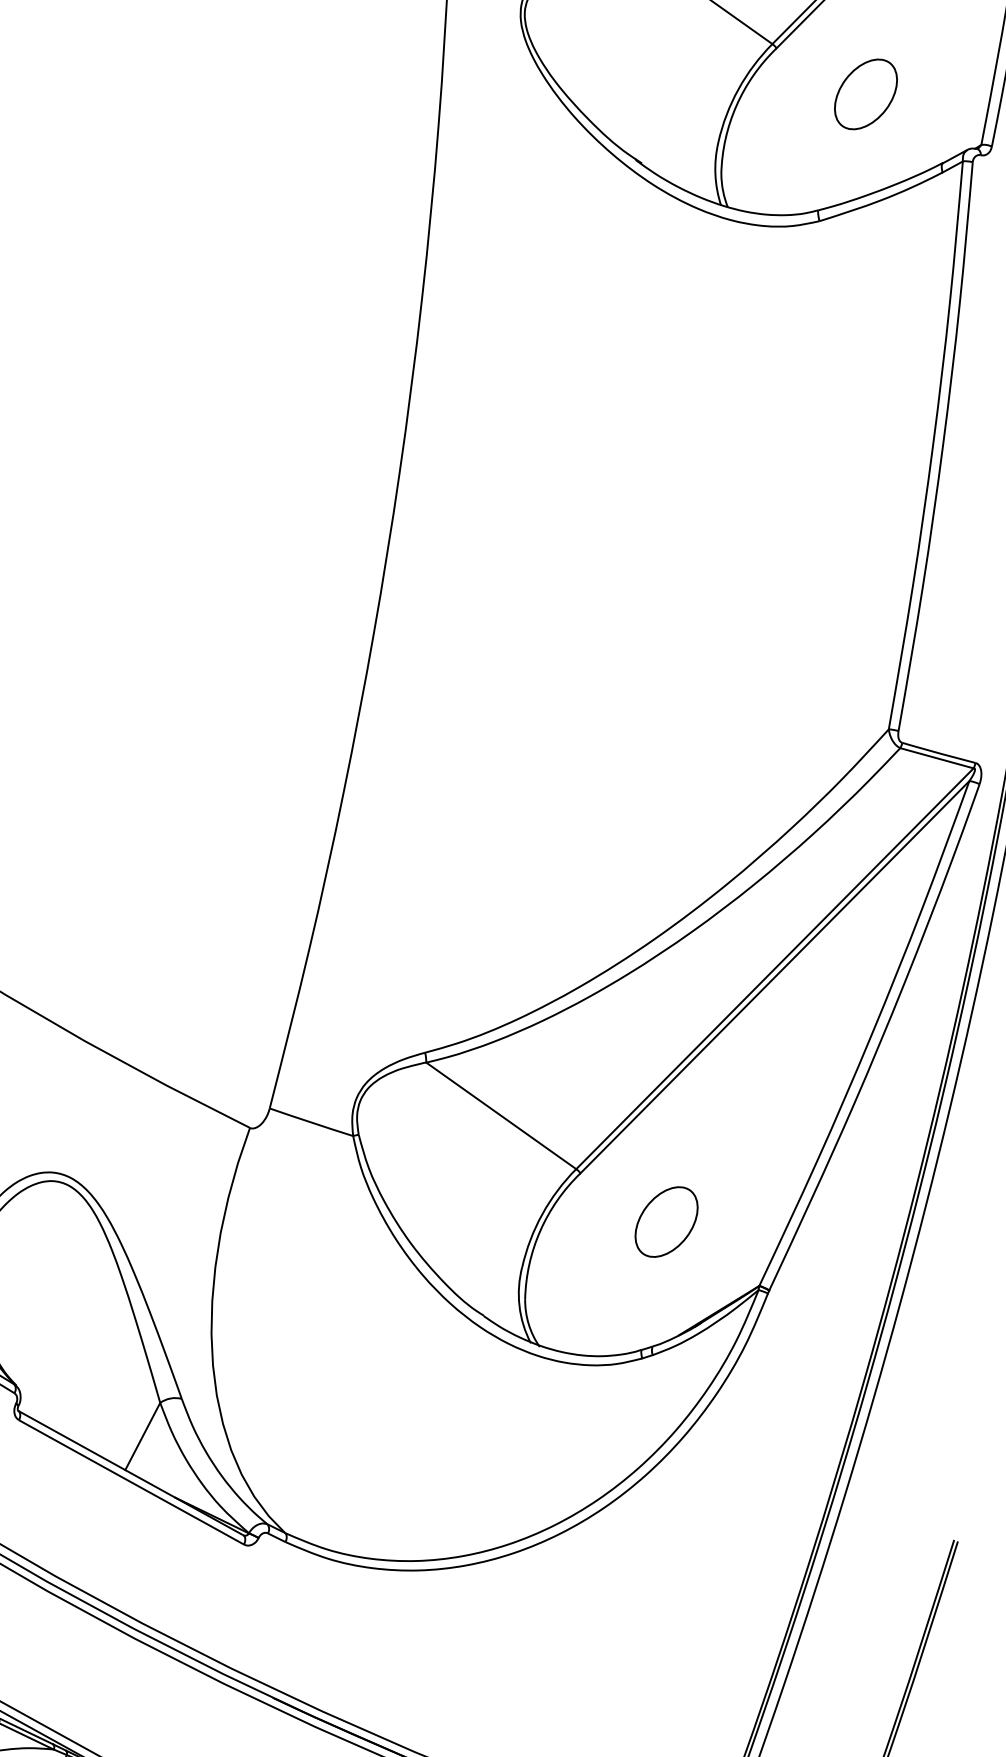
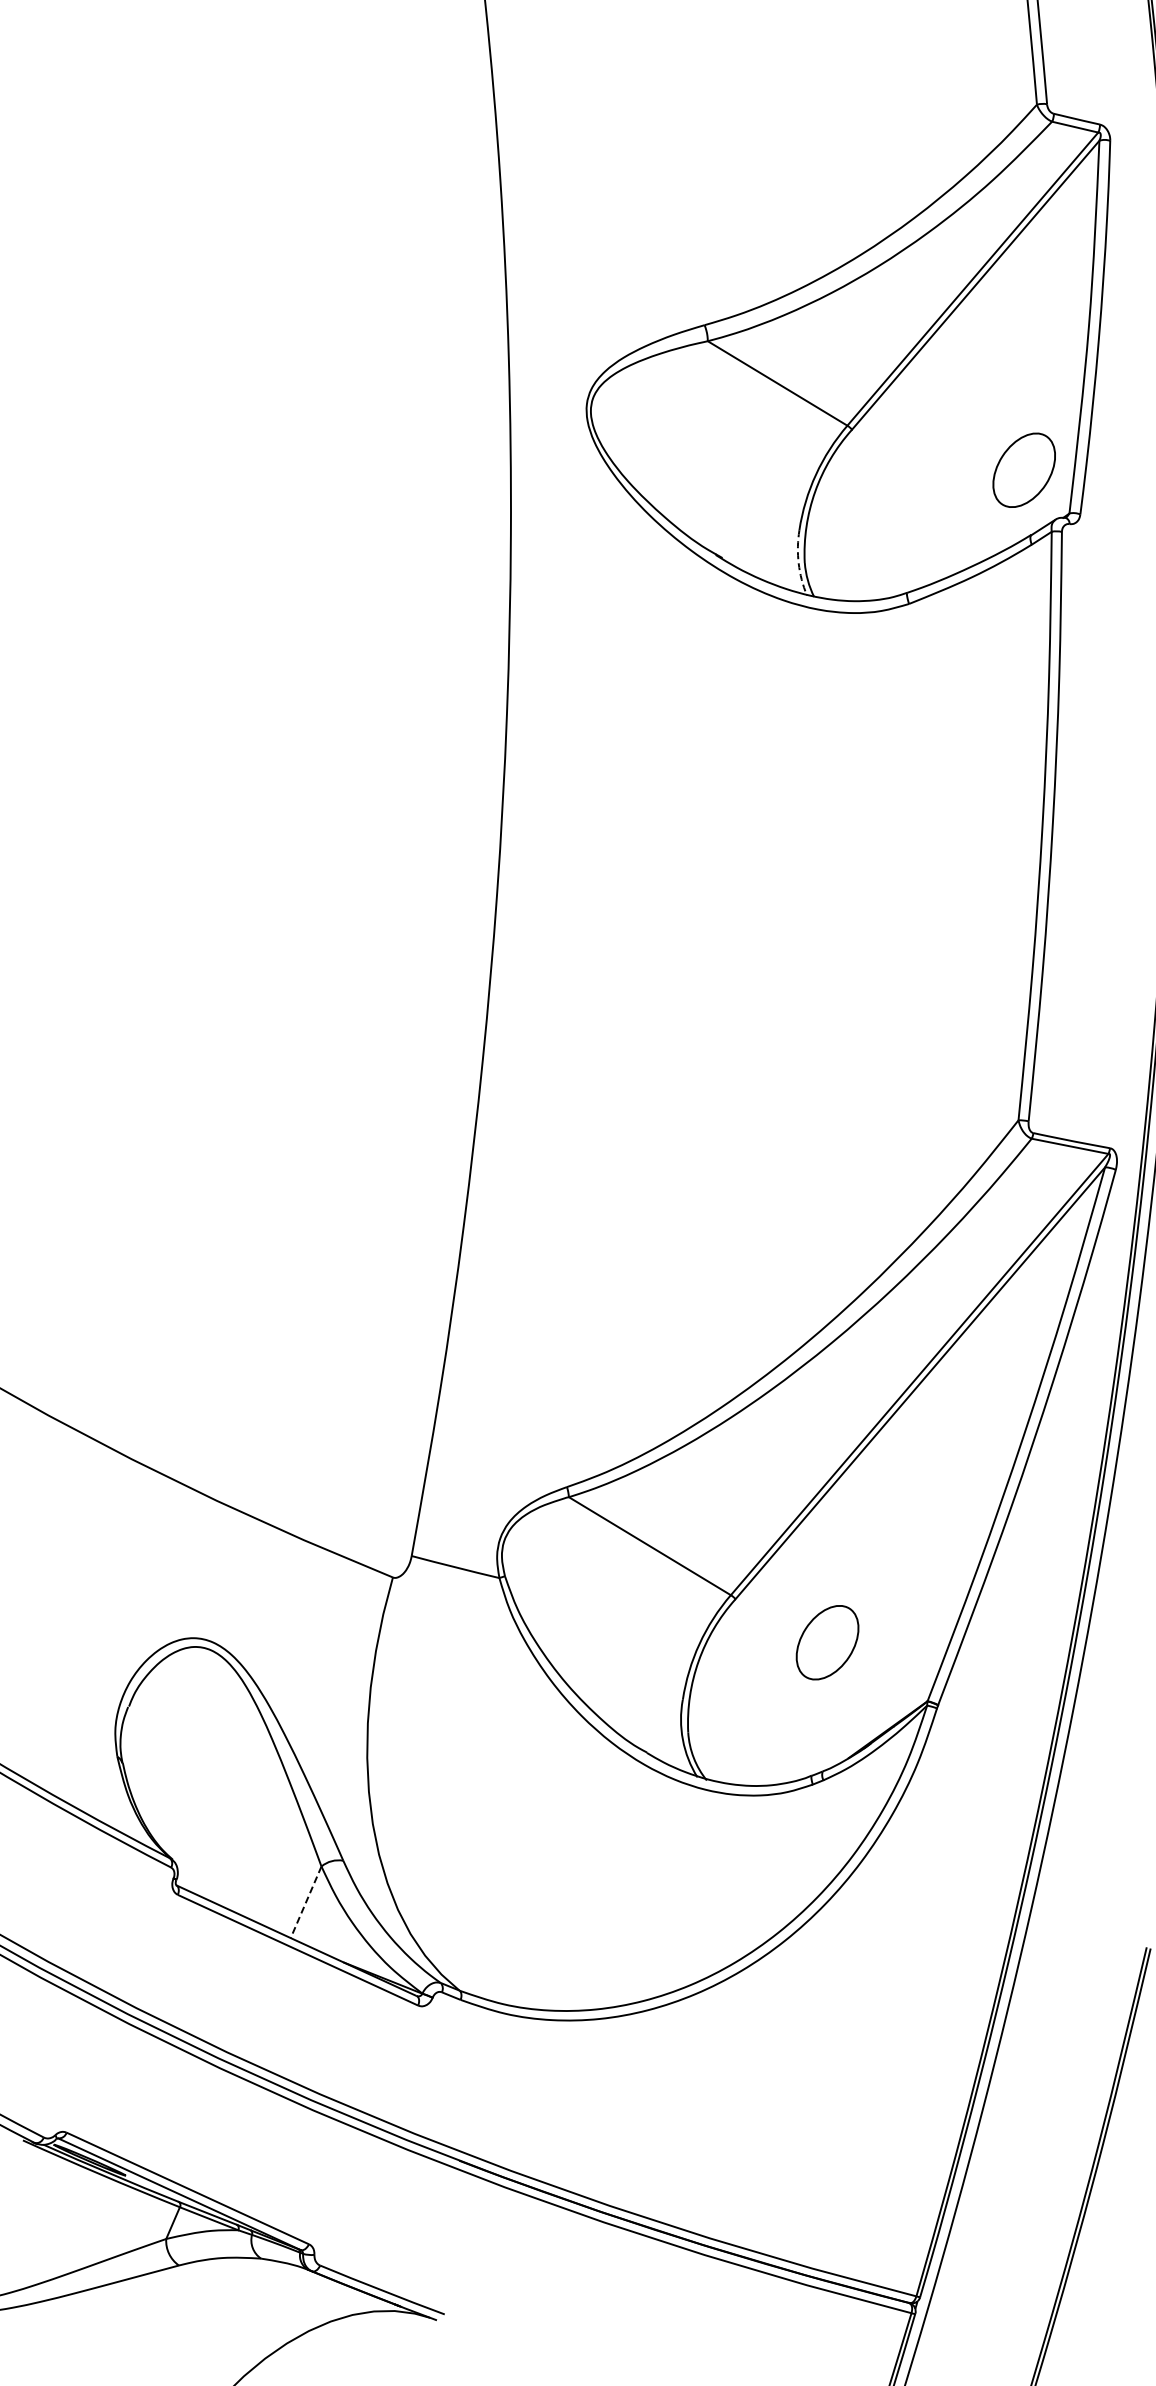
part: (865, 93) -> (1023, 469), moved
arc: (715, 174) -> (798, 563), solid -> dashed
line: (143, 1436) -> (306, 1902), solid -> dashed

